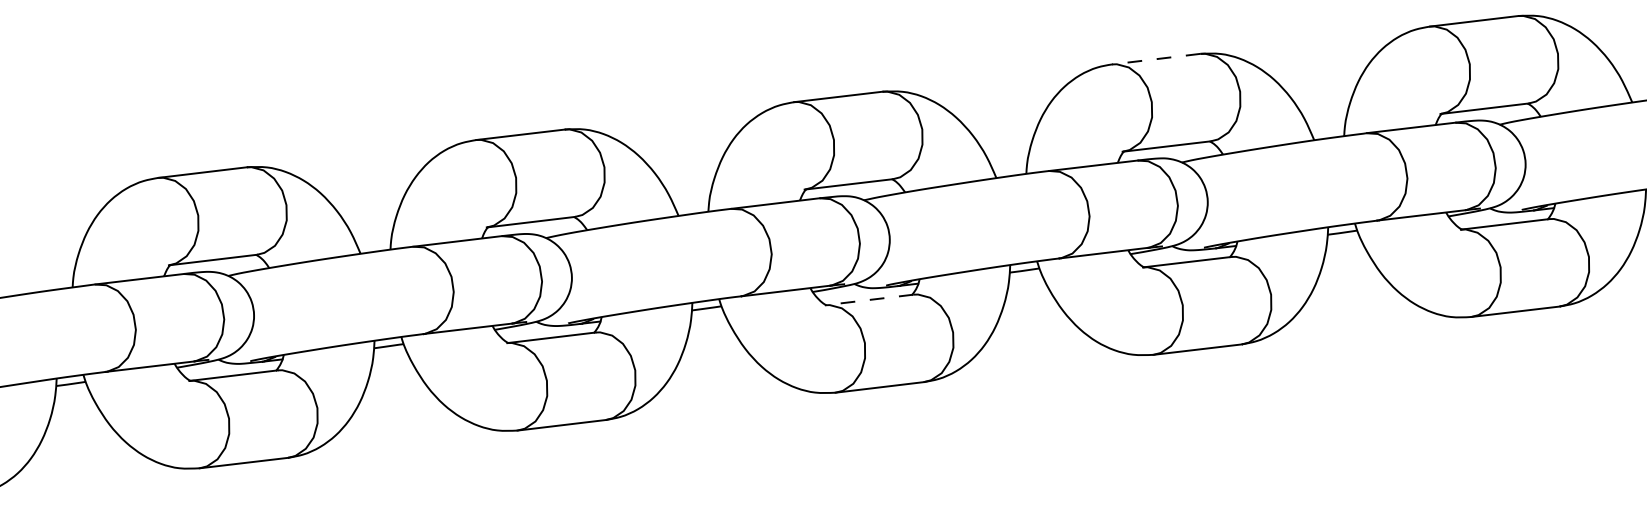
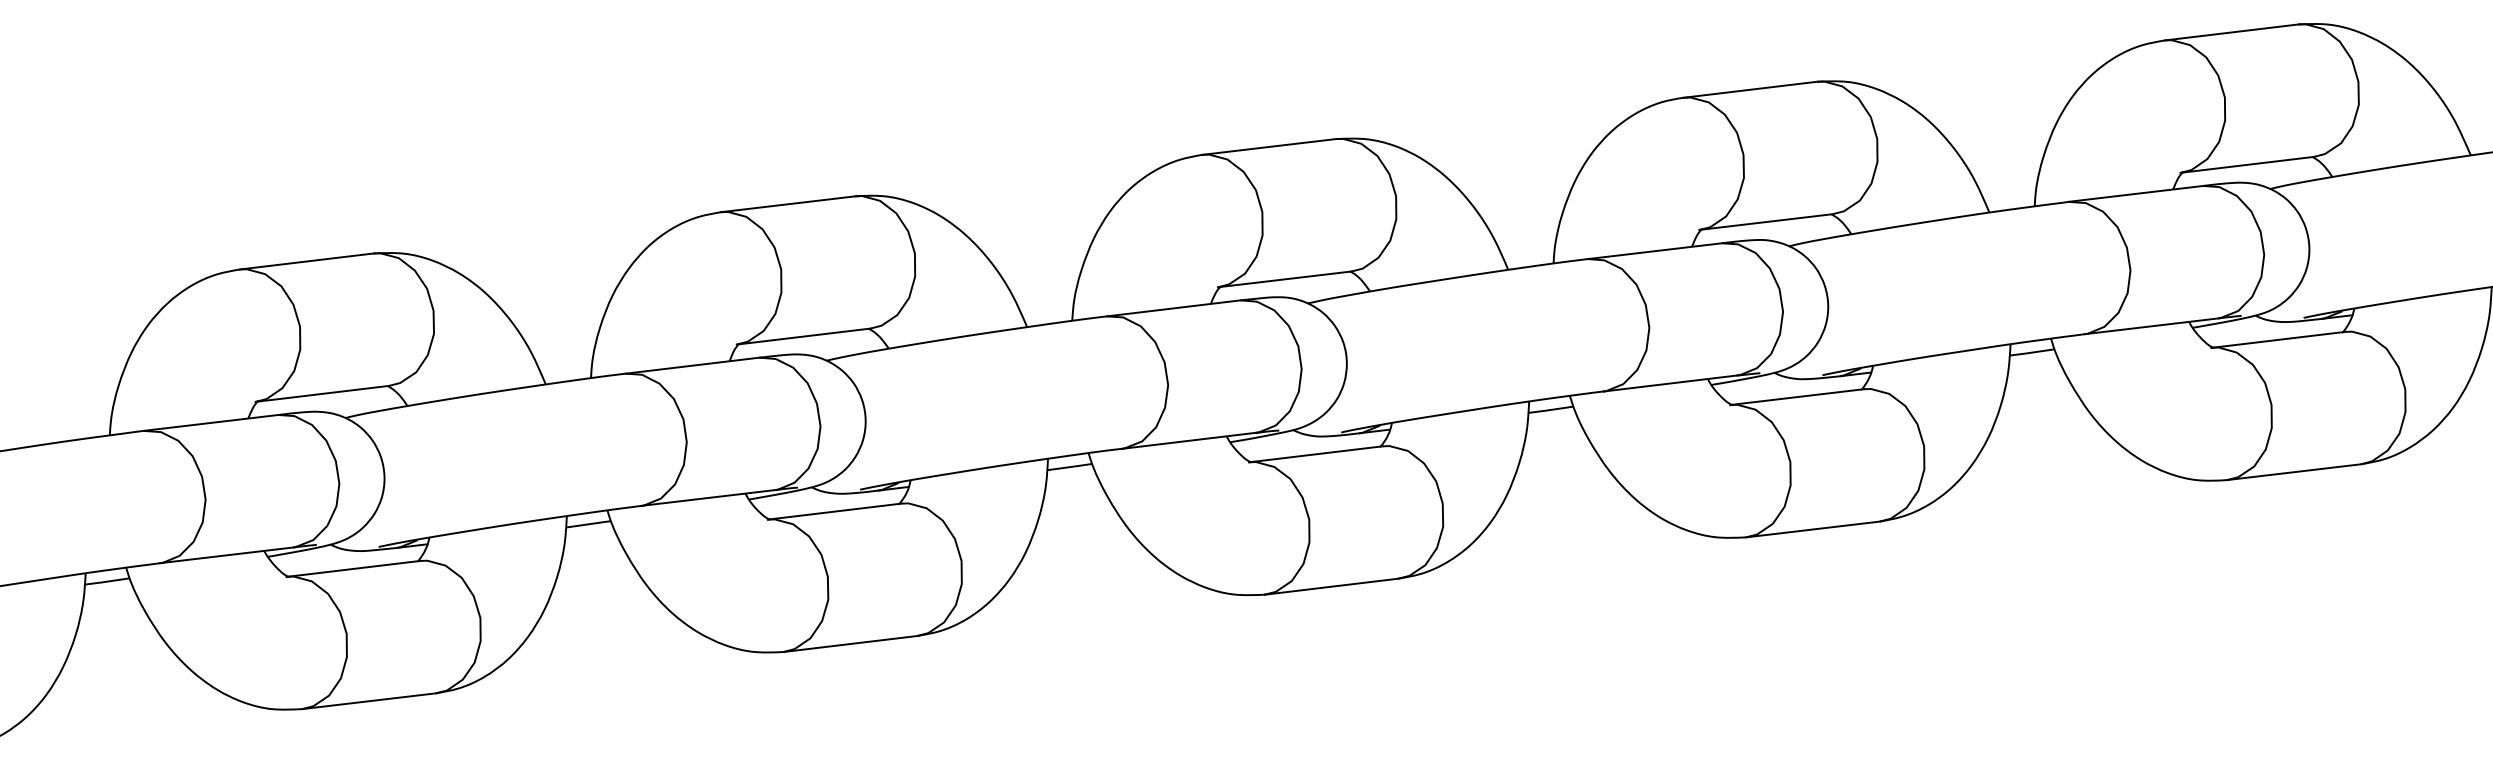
line: (1155, 59) -> (1749, 90), dashed -> solid
line: (868, 300) -> (1314, 455), dashed -> solid

